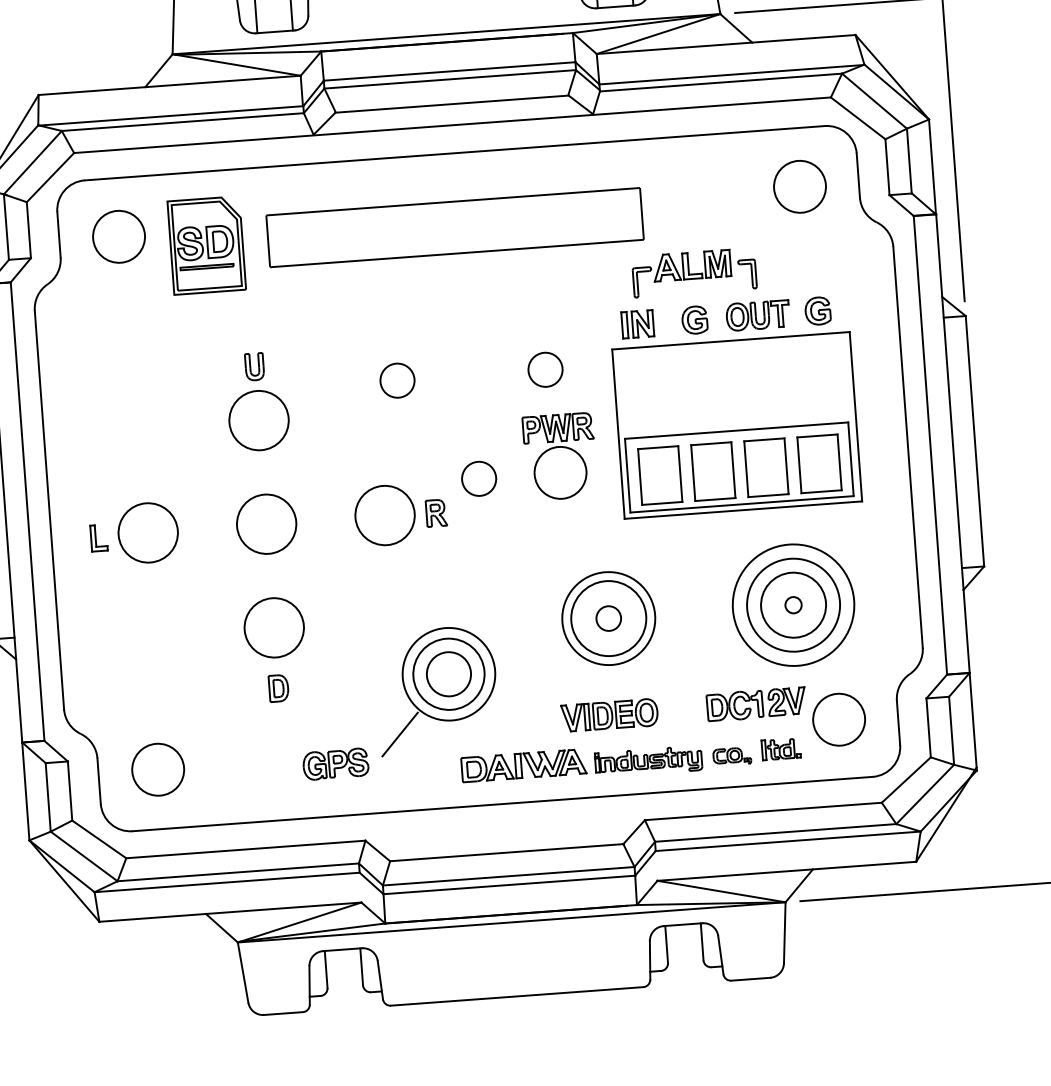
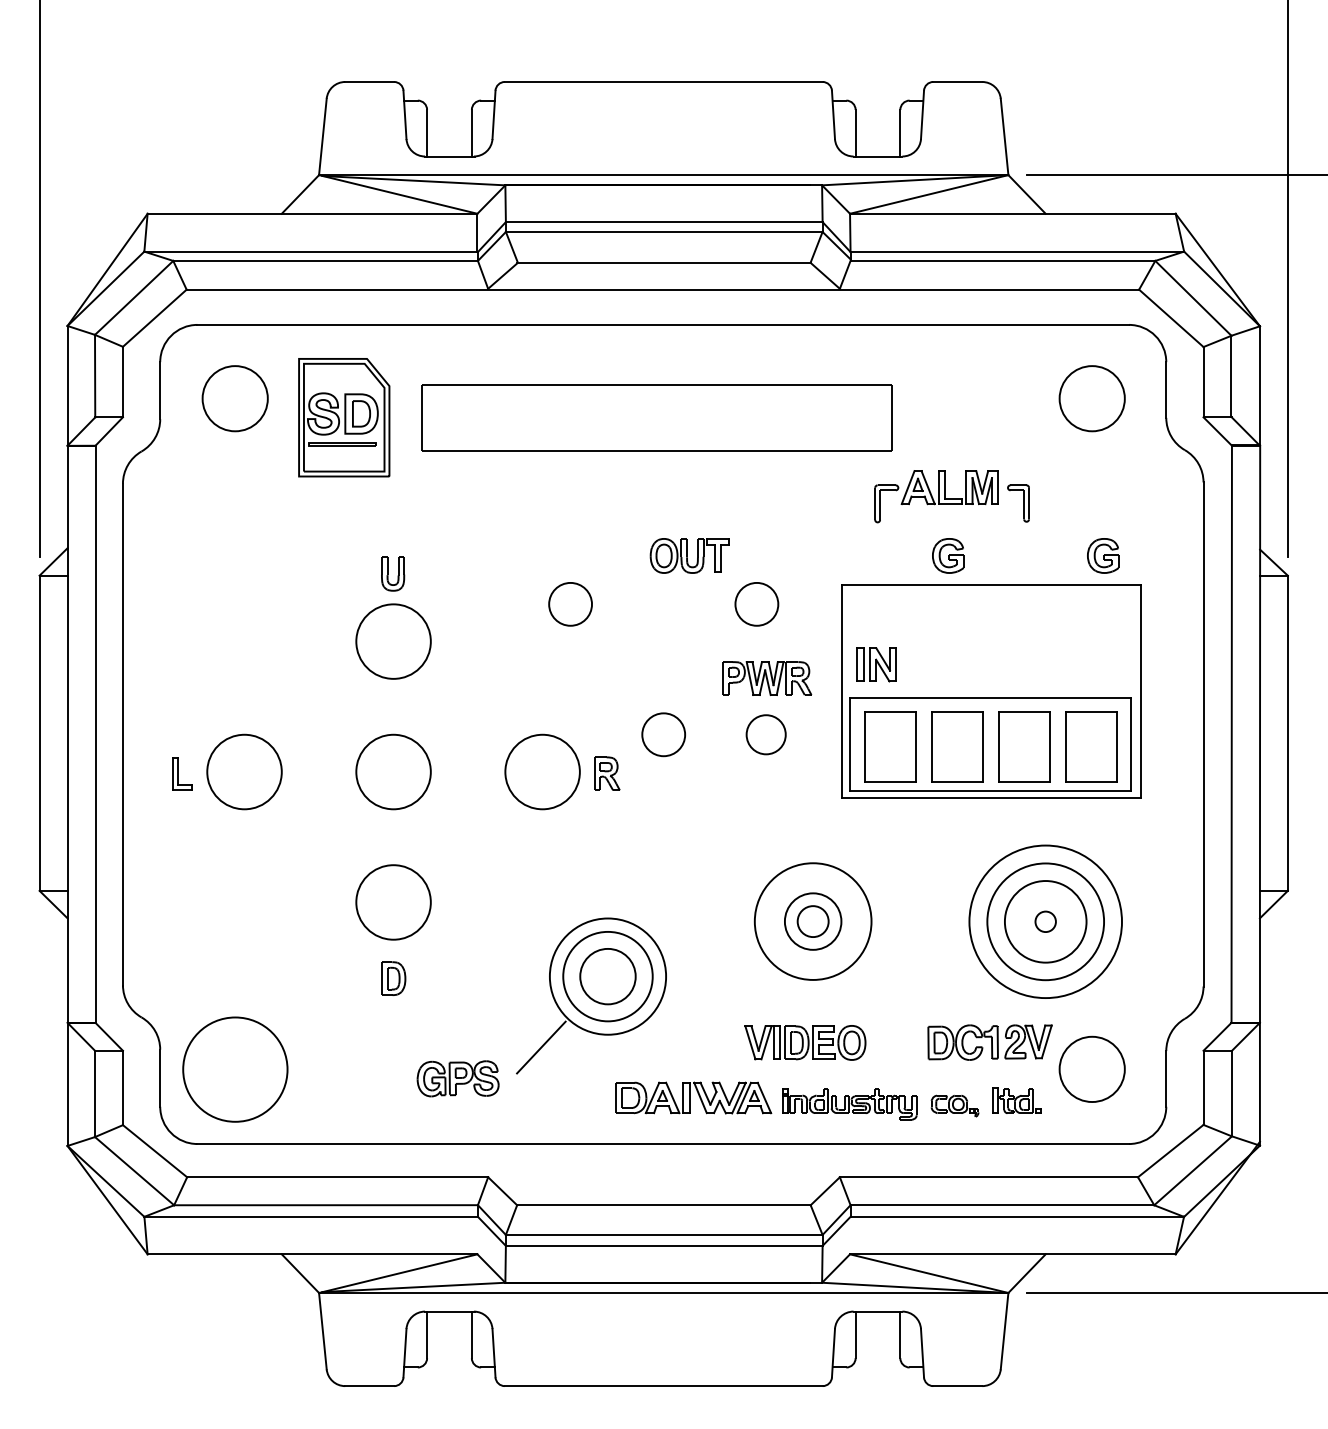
part: (757, 315) -> (689, 555), moved
part: (637, 324) -> (876, 664), moved
circle: (559, 472) -> (765, 734), size x0.6
circle: (609, 618) -> (813, 921), size x0.6
circle: (157, 769) -> (234, 1068), size x1.6

